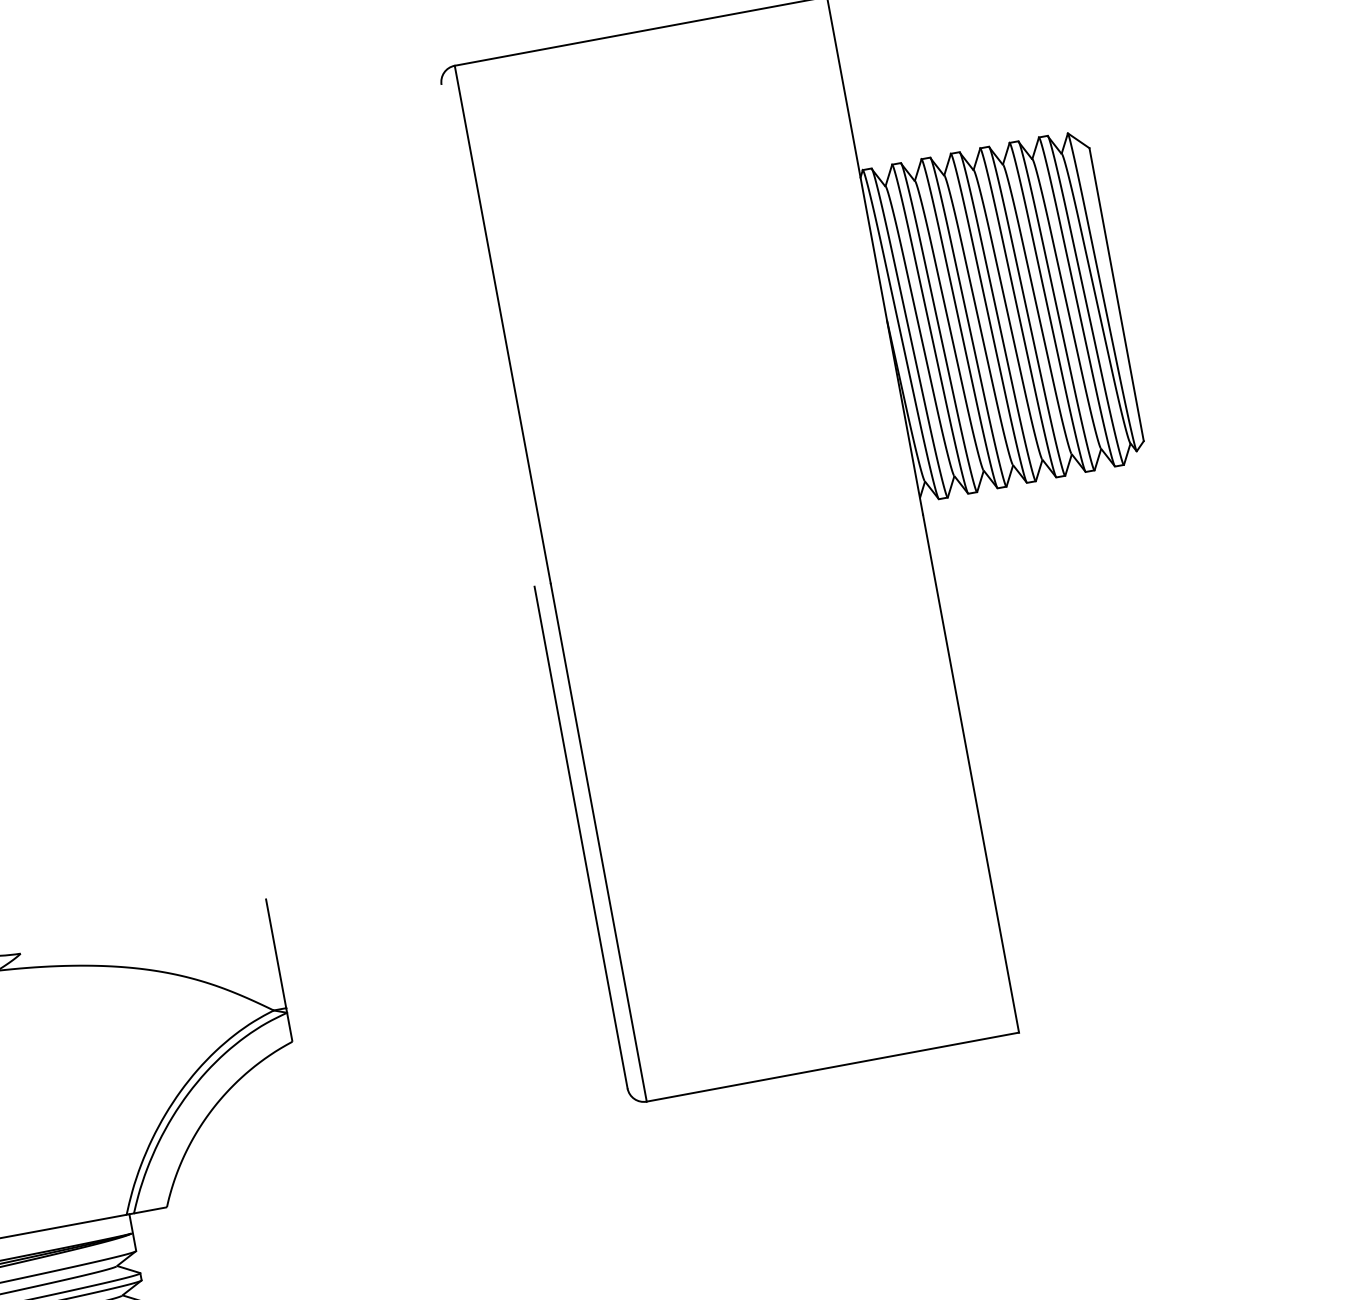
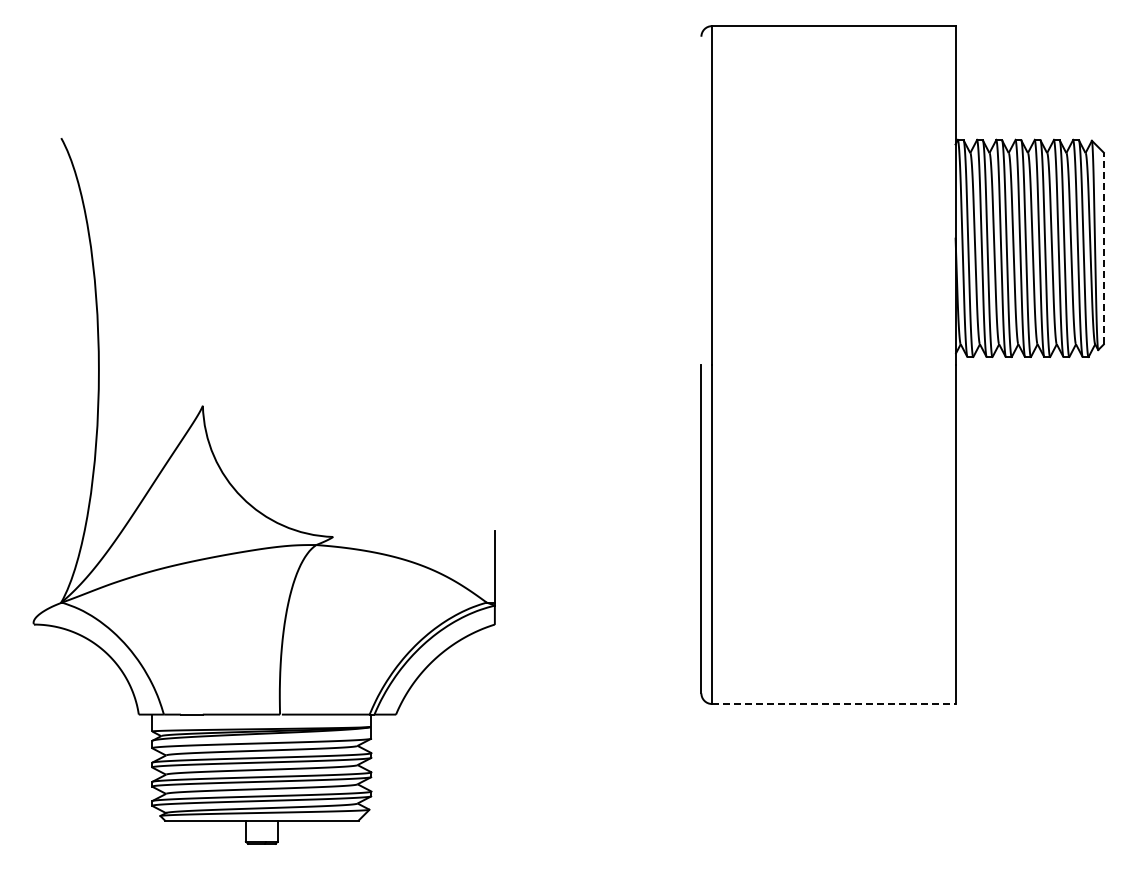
line: (1116, 294) -> (1103, 248), solid -> dashed
line: (832, 1067) -> (833, 704), solid -> dashed

